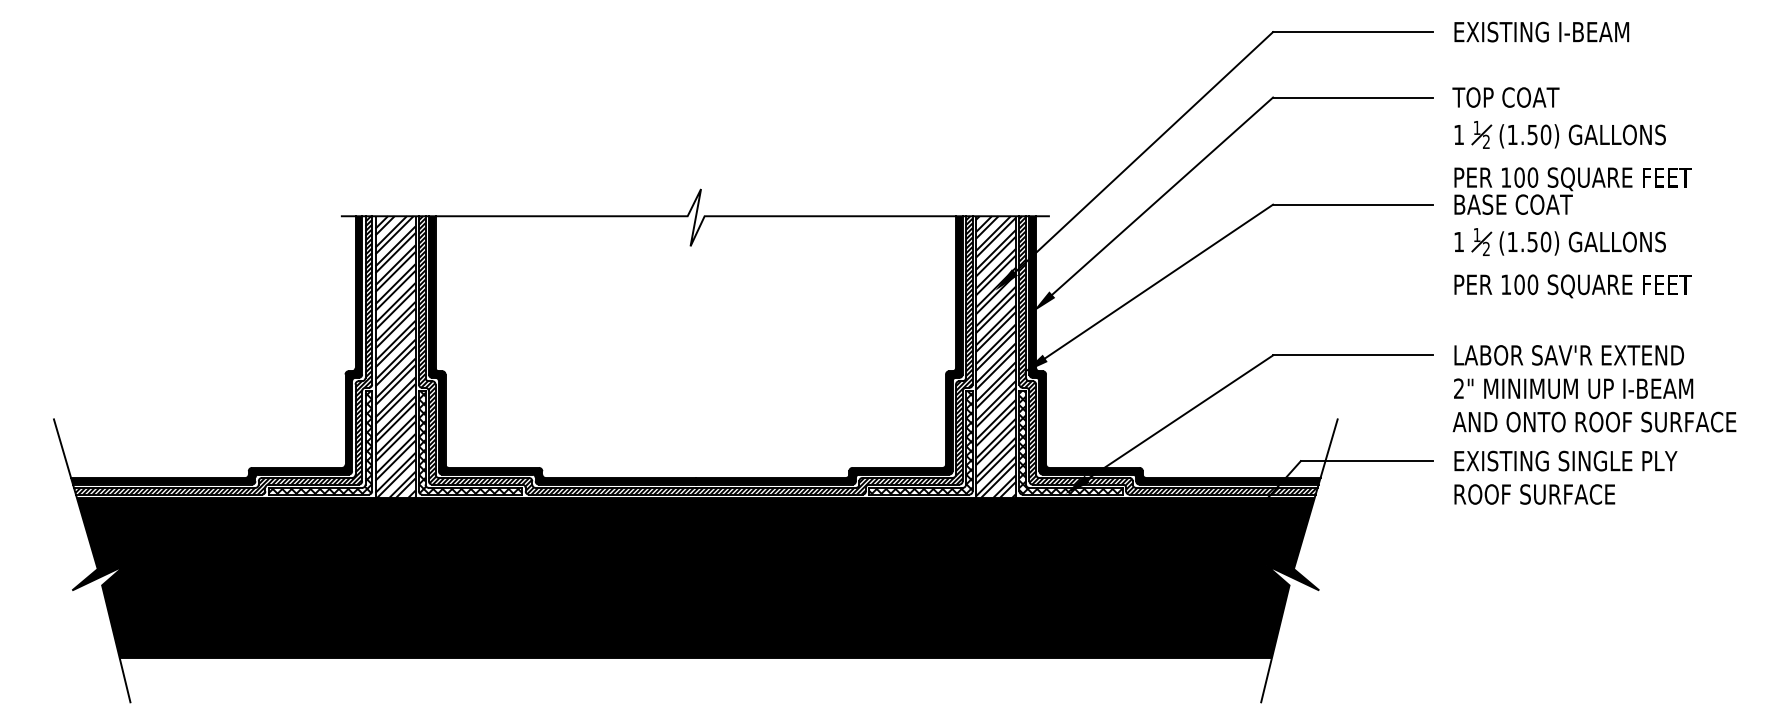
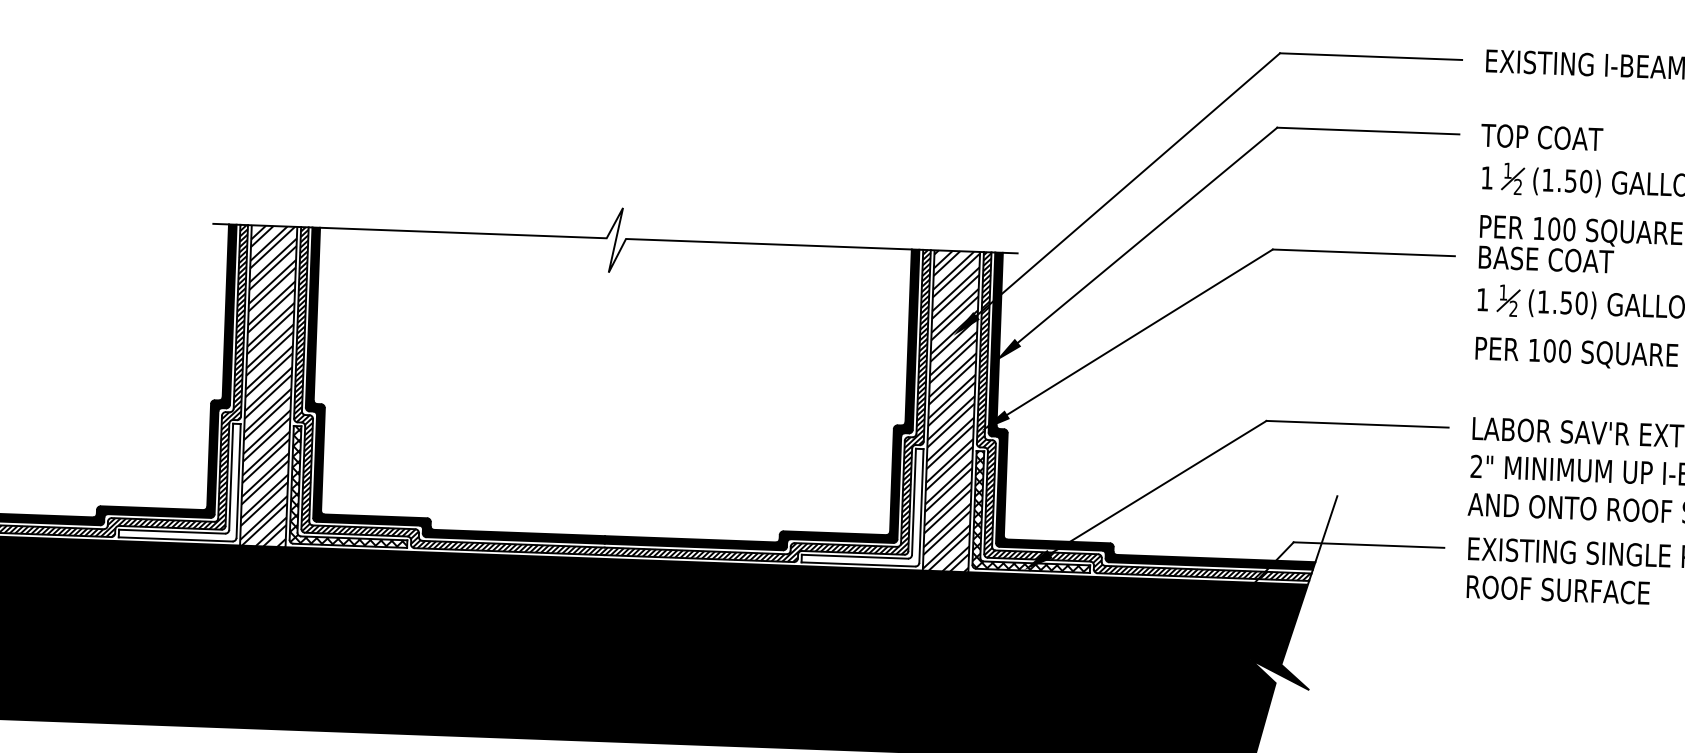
hatch: (320, 442) -> (179, 480), removed
hatch: (920, 442) -> (862, 505), removed

